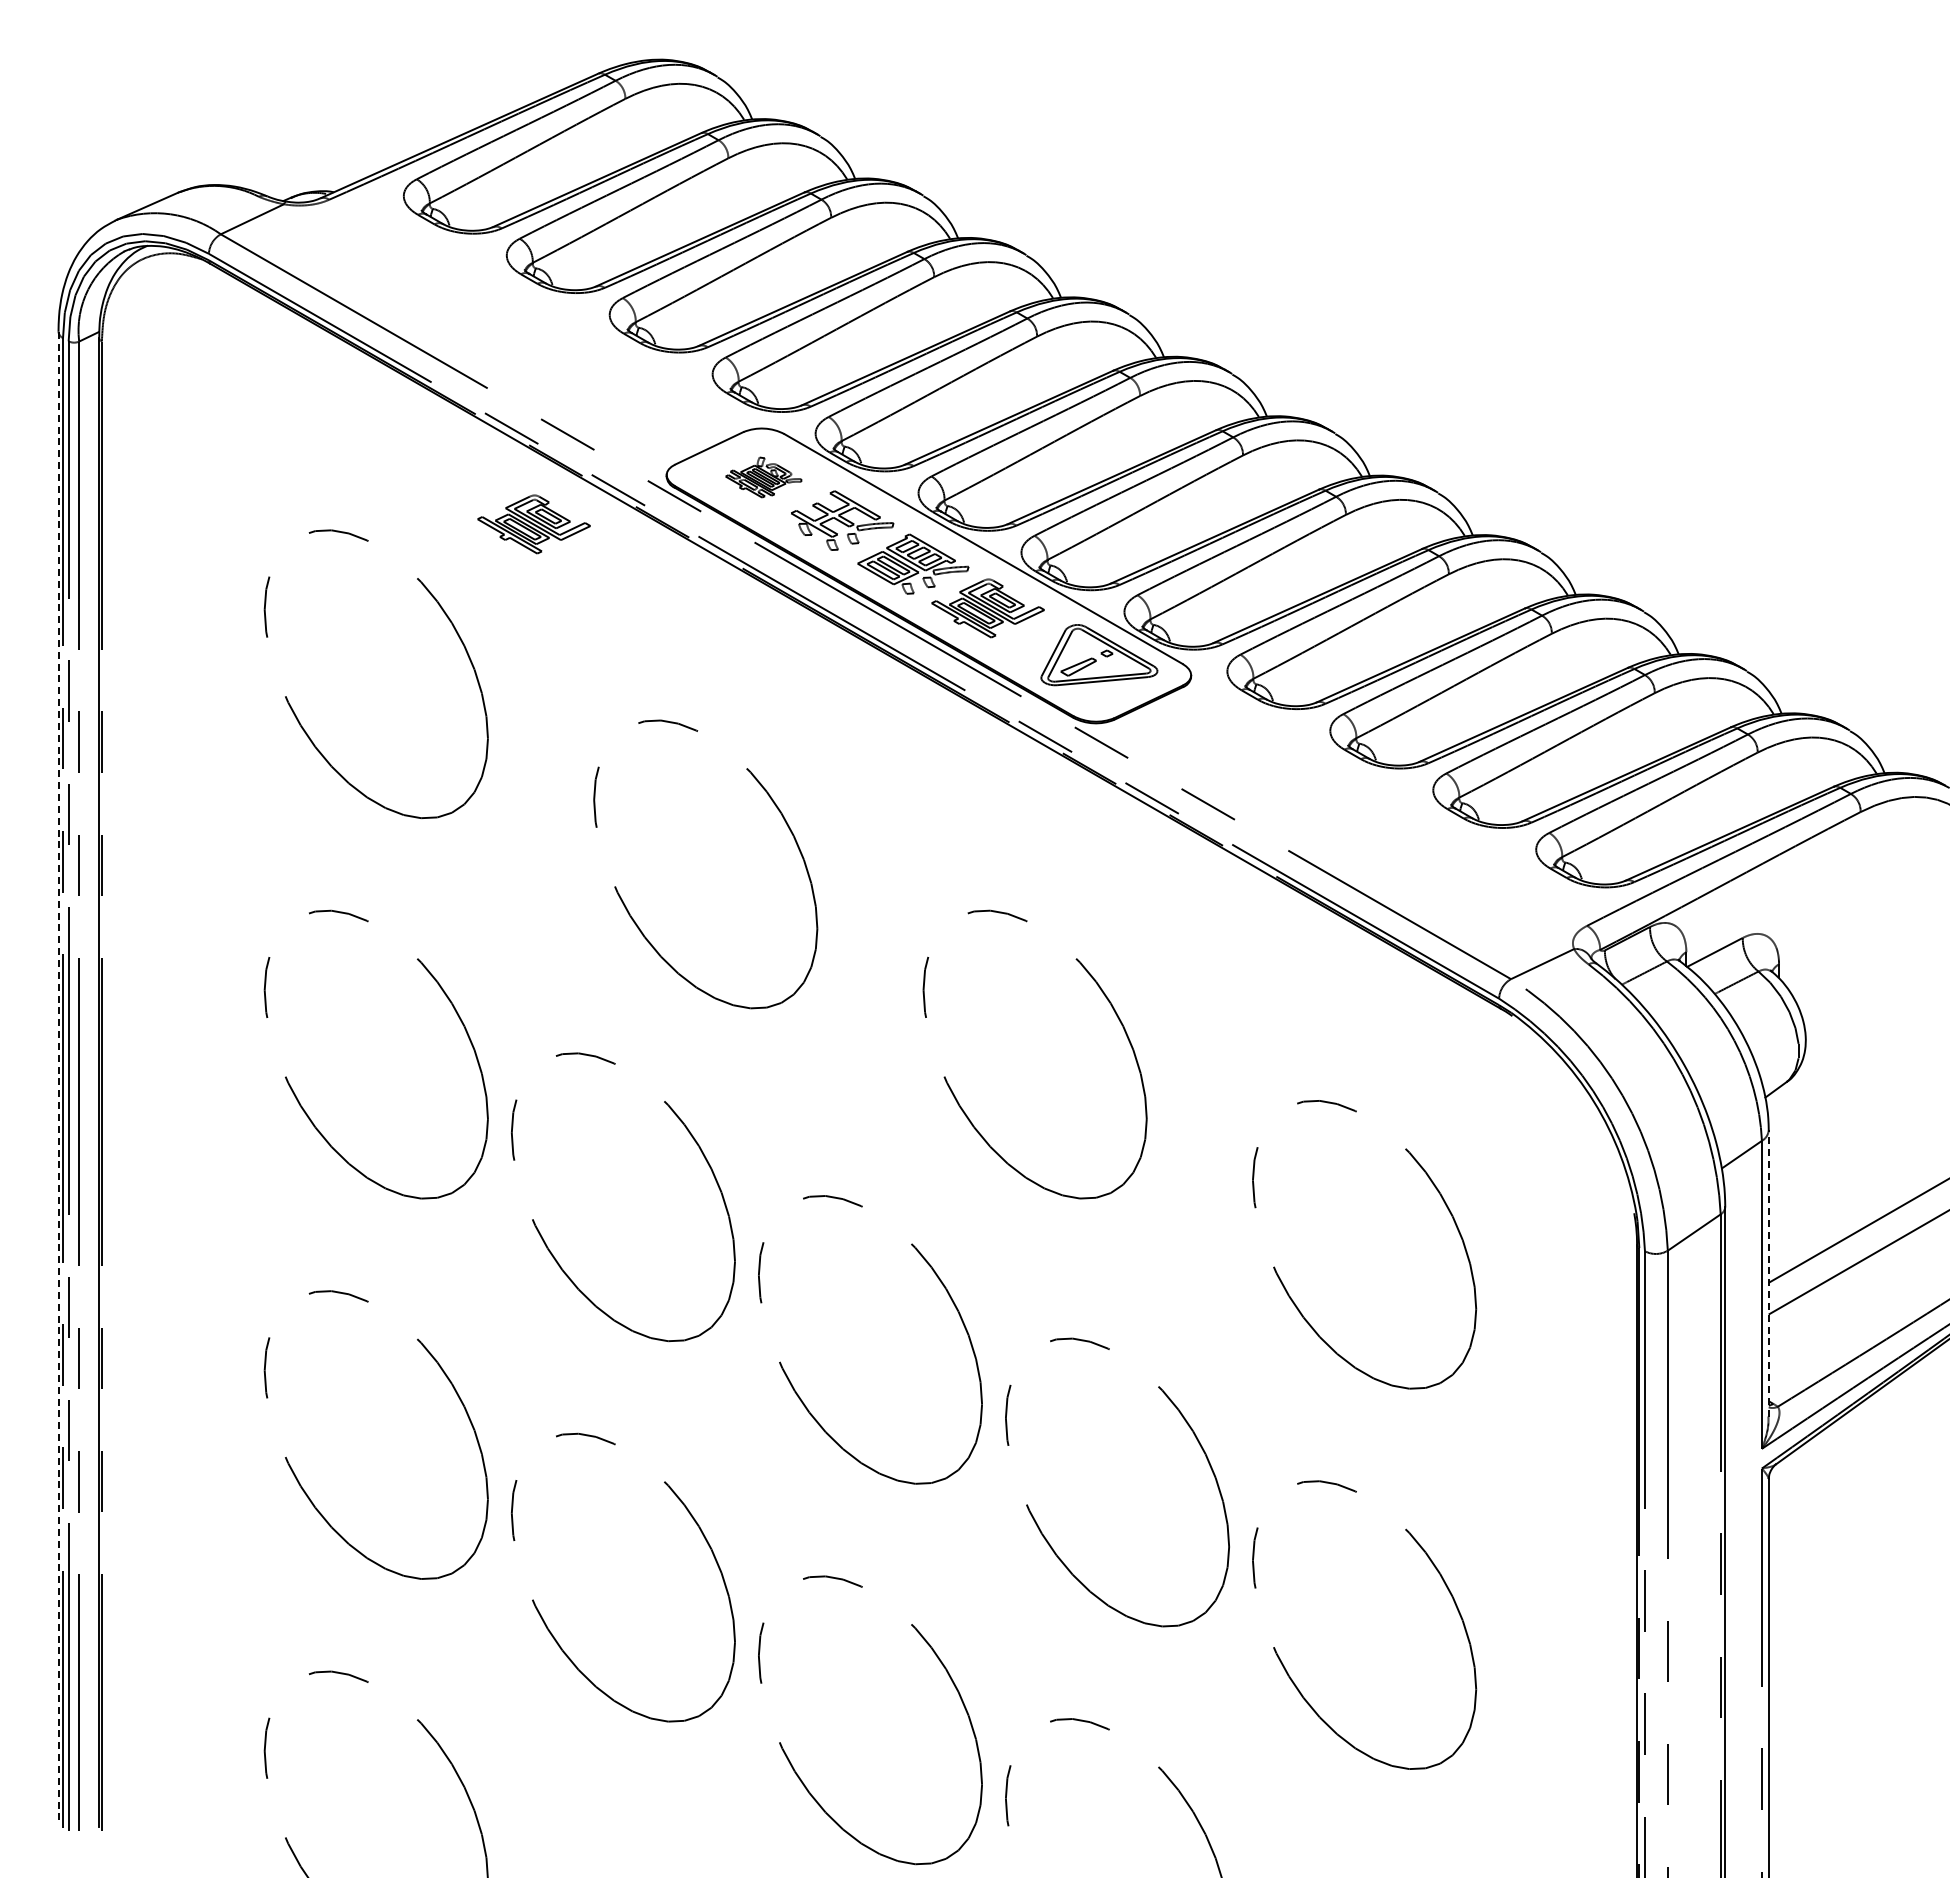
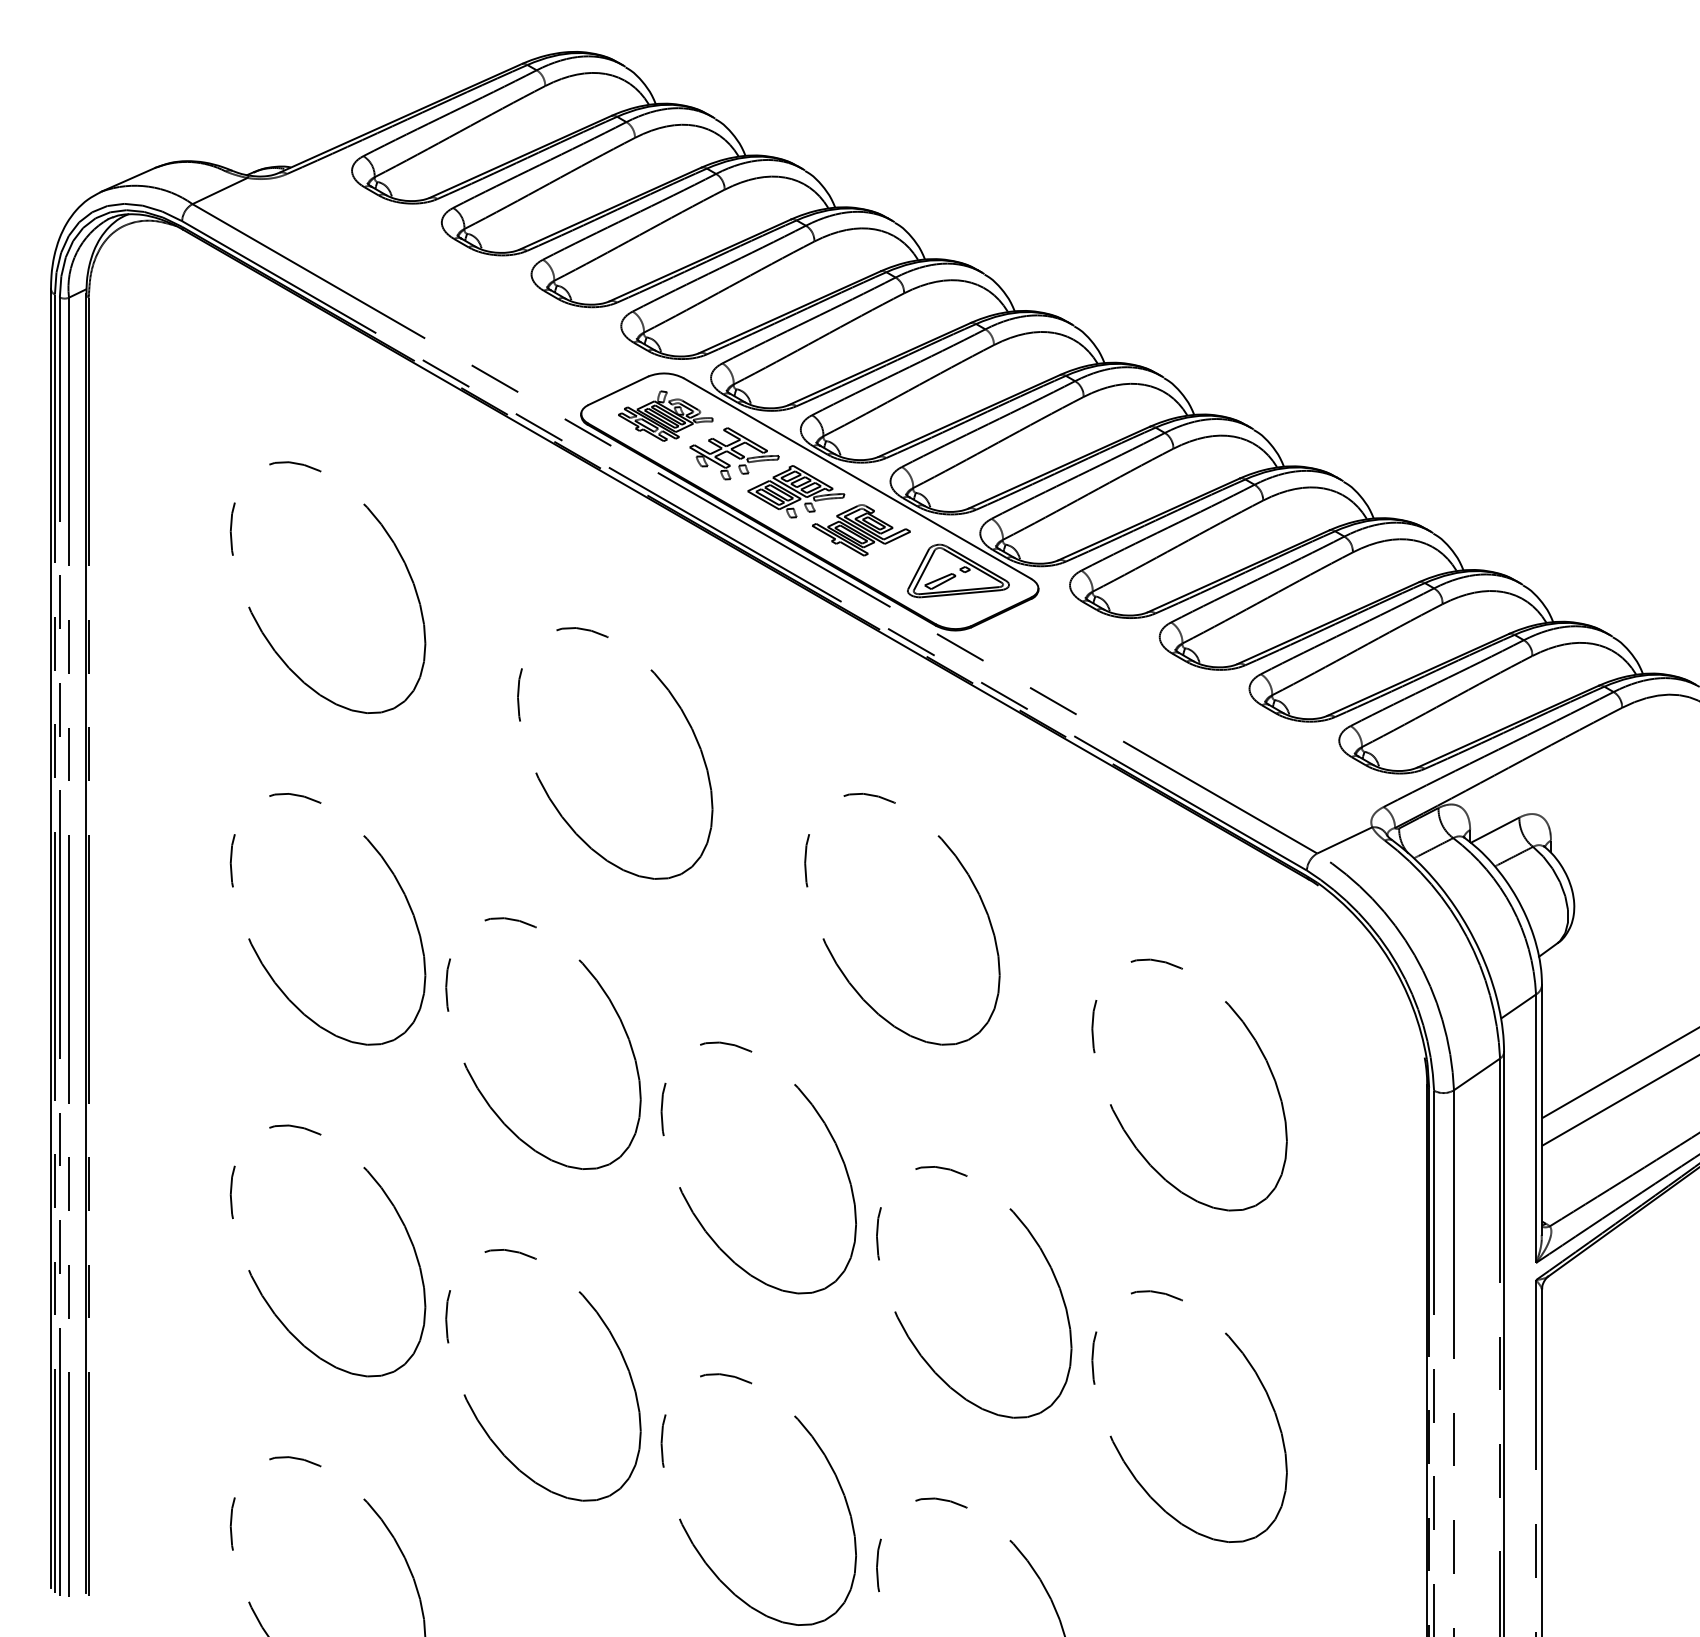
part: (763, 477) -> (665, 416), size x1.43
part: (533, 524) -> (465, 457), removed
line: (58, 1076) -> (50, 938), dashed -> solid
line: (1768, 1272) -> (1541, 1109), dashed -> solid

